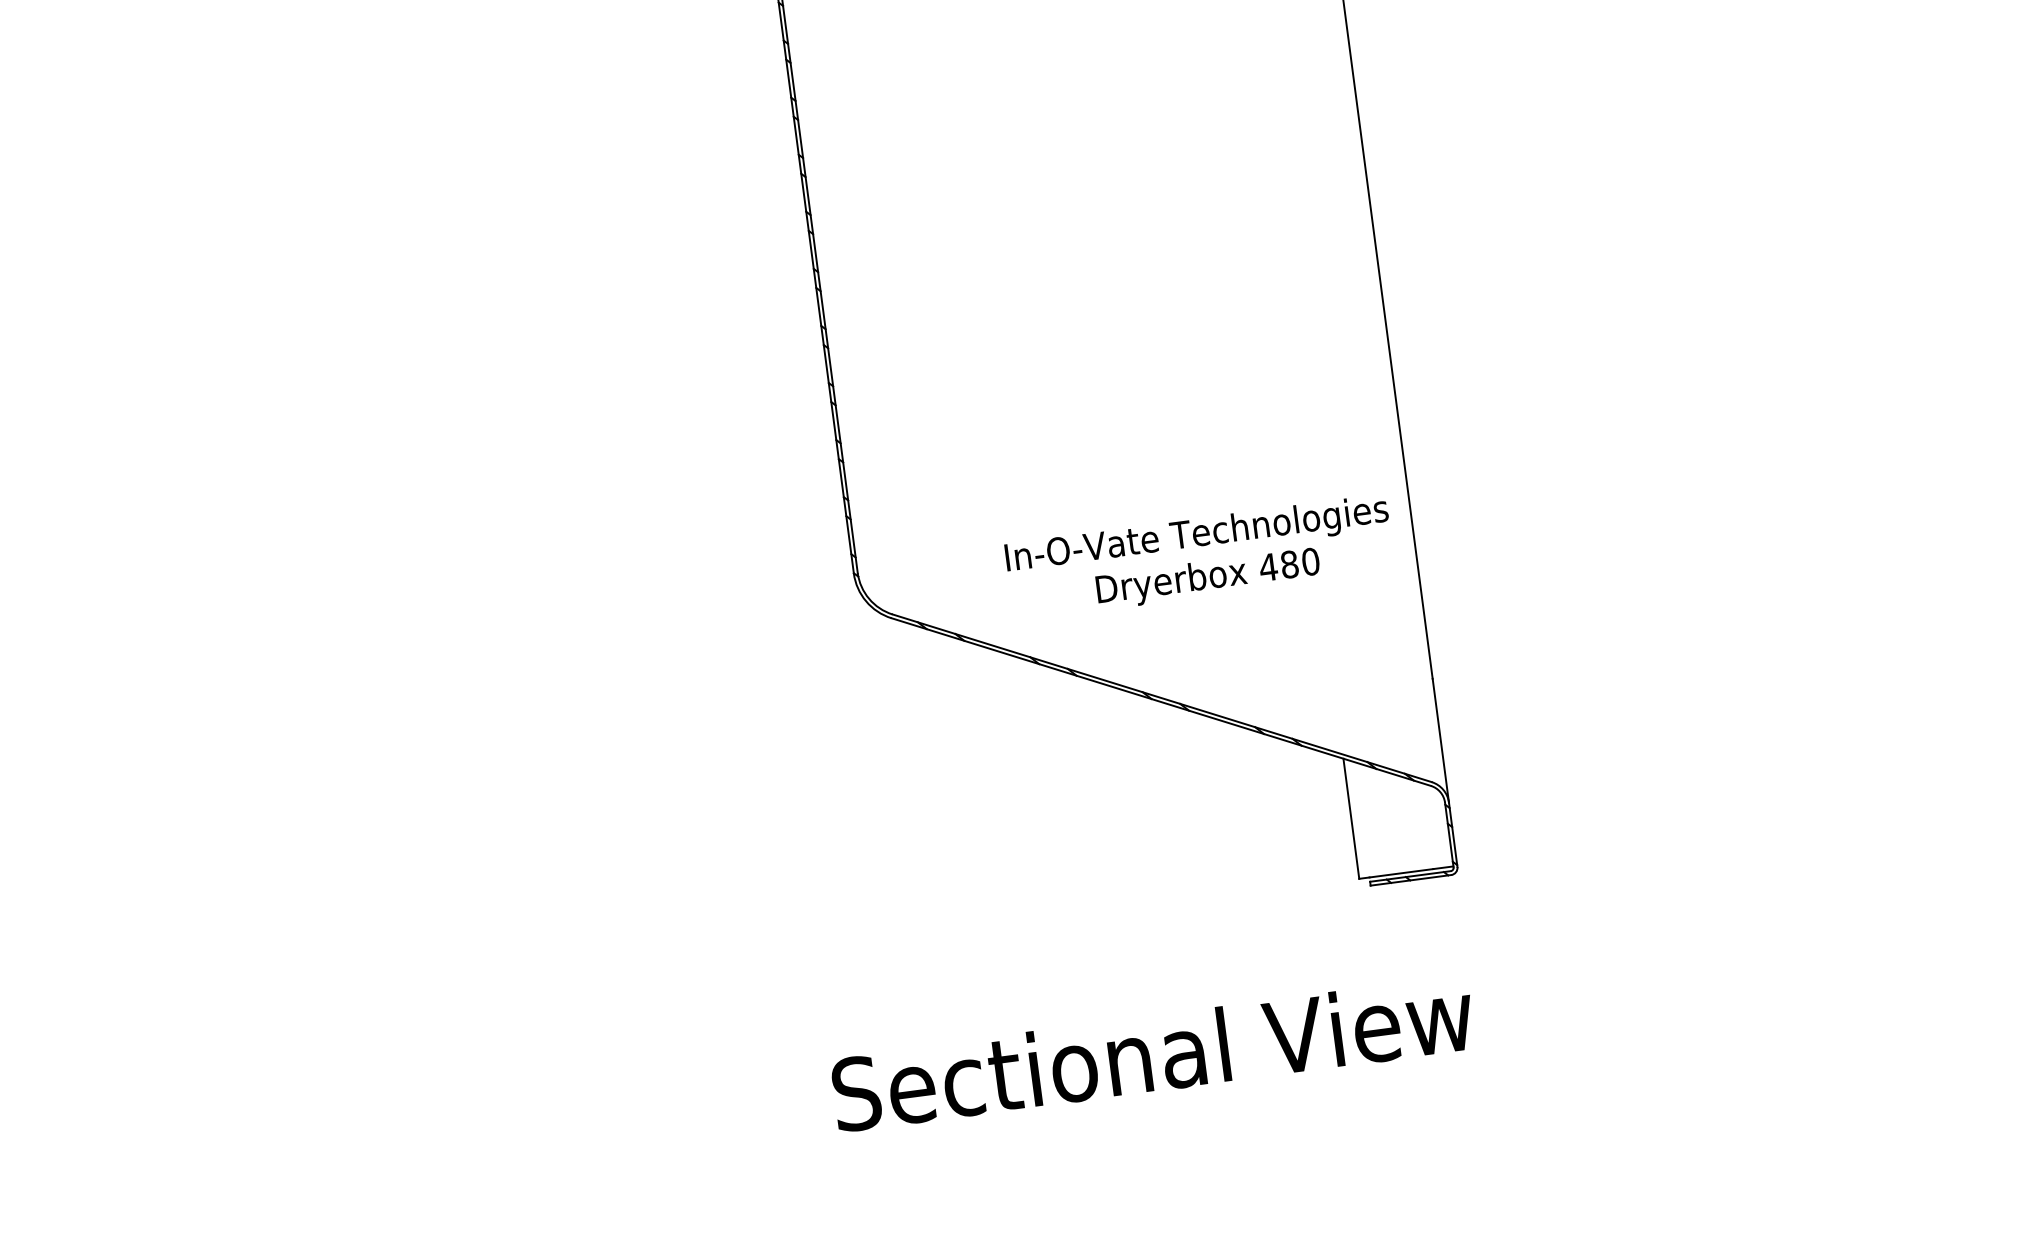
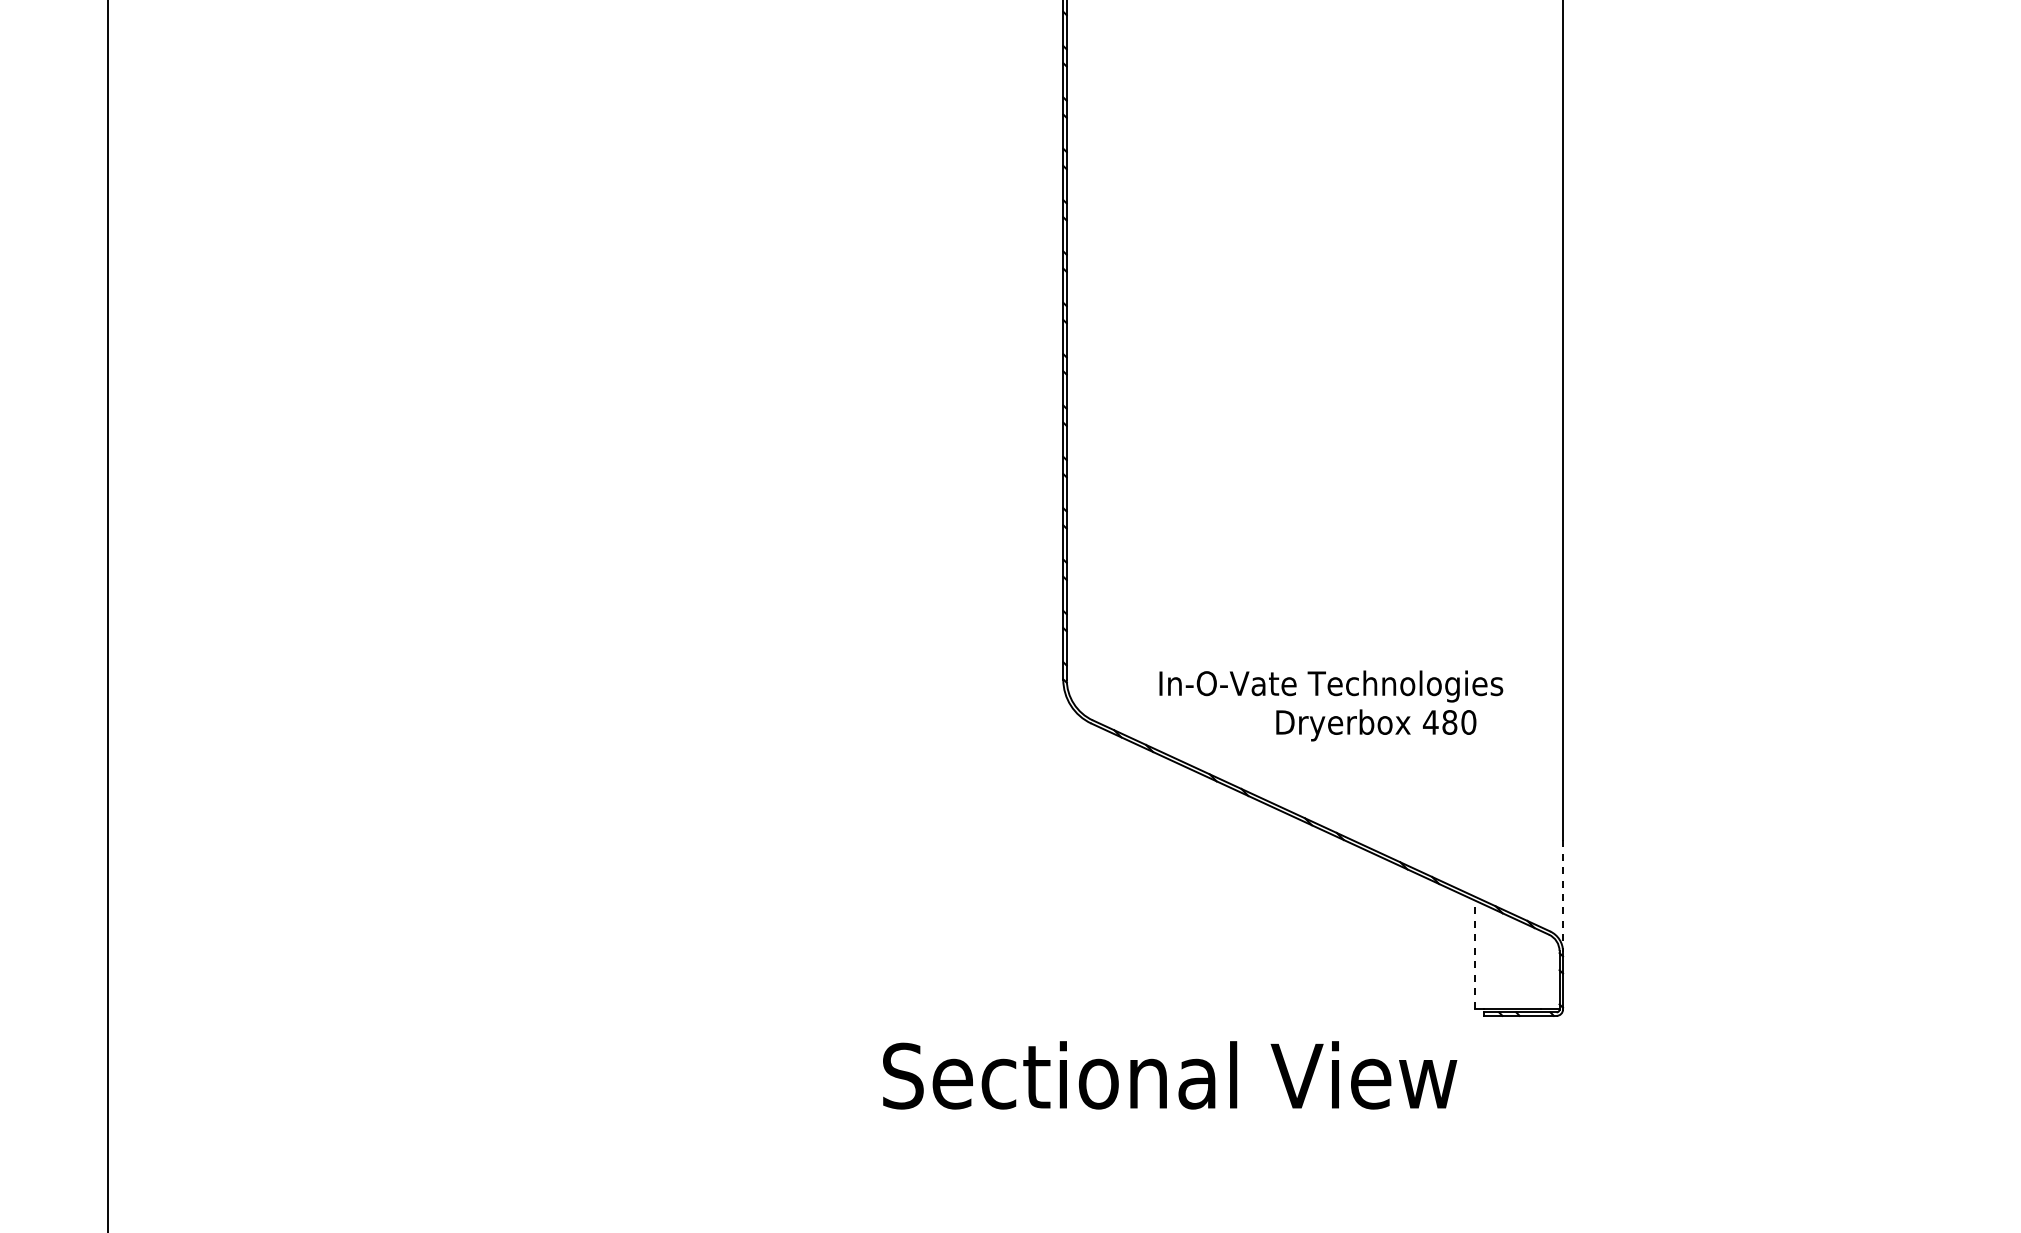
text: (1197, 536) -> (1331, 686), moved
line: (1441, 740) -> (1563, 895), solid -> dashed
line: (1351, 818) -> (1474, 954), solid -> dashed
text: (1153, 1053) -> (1170, 1075), moved

